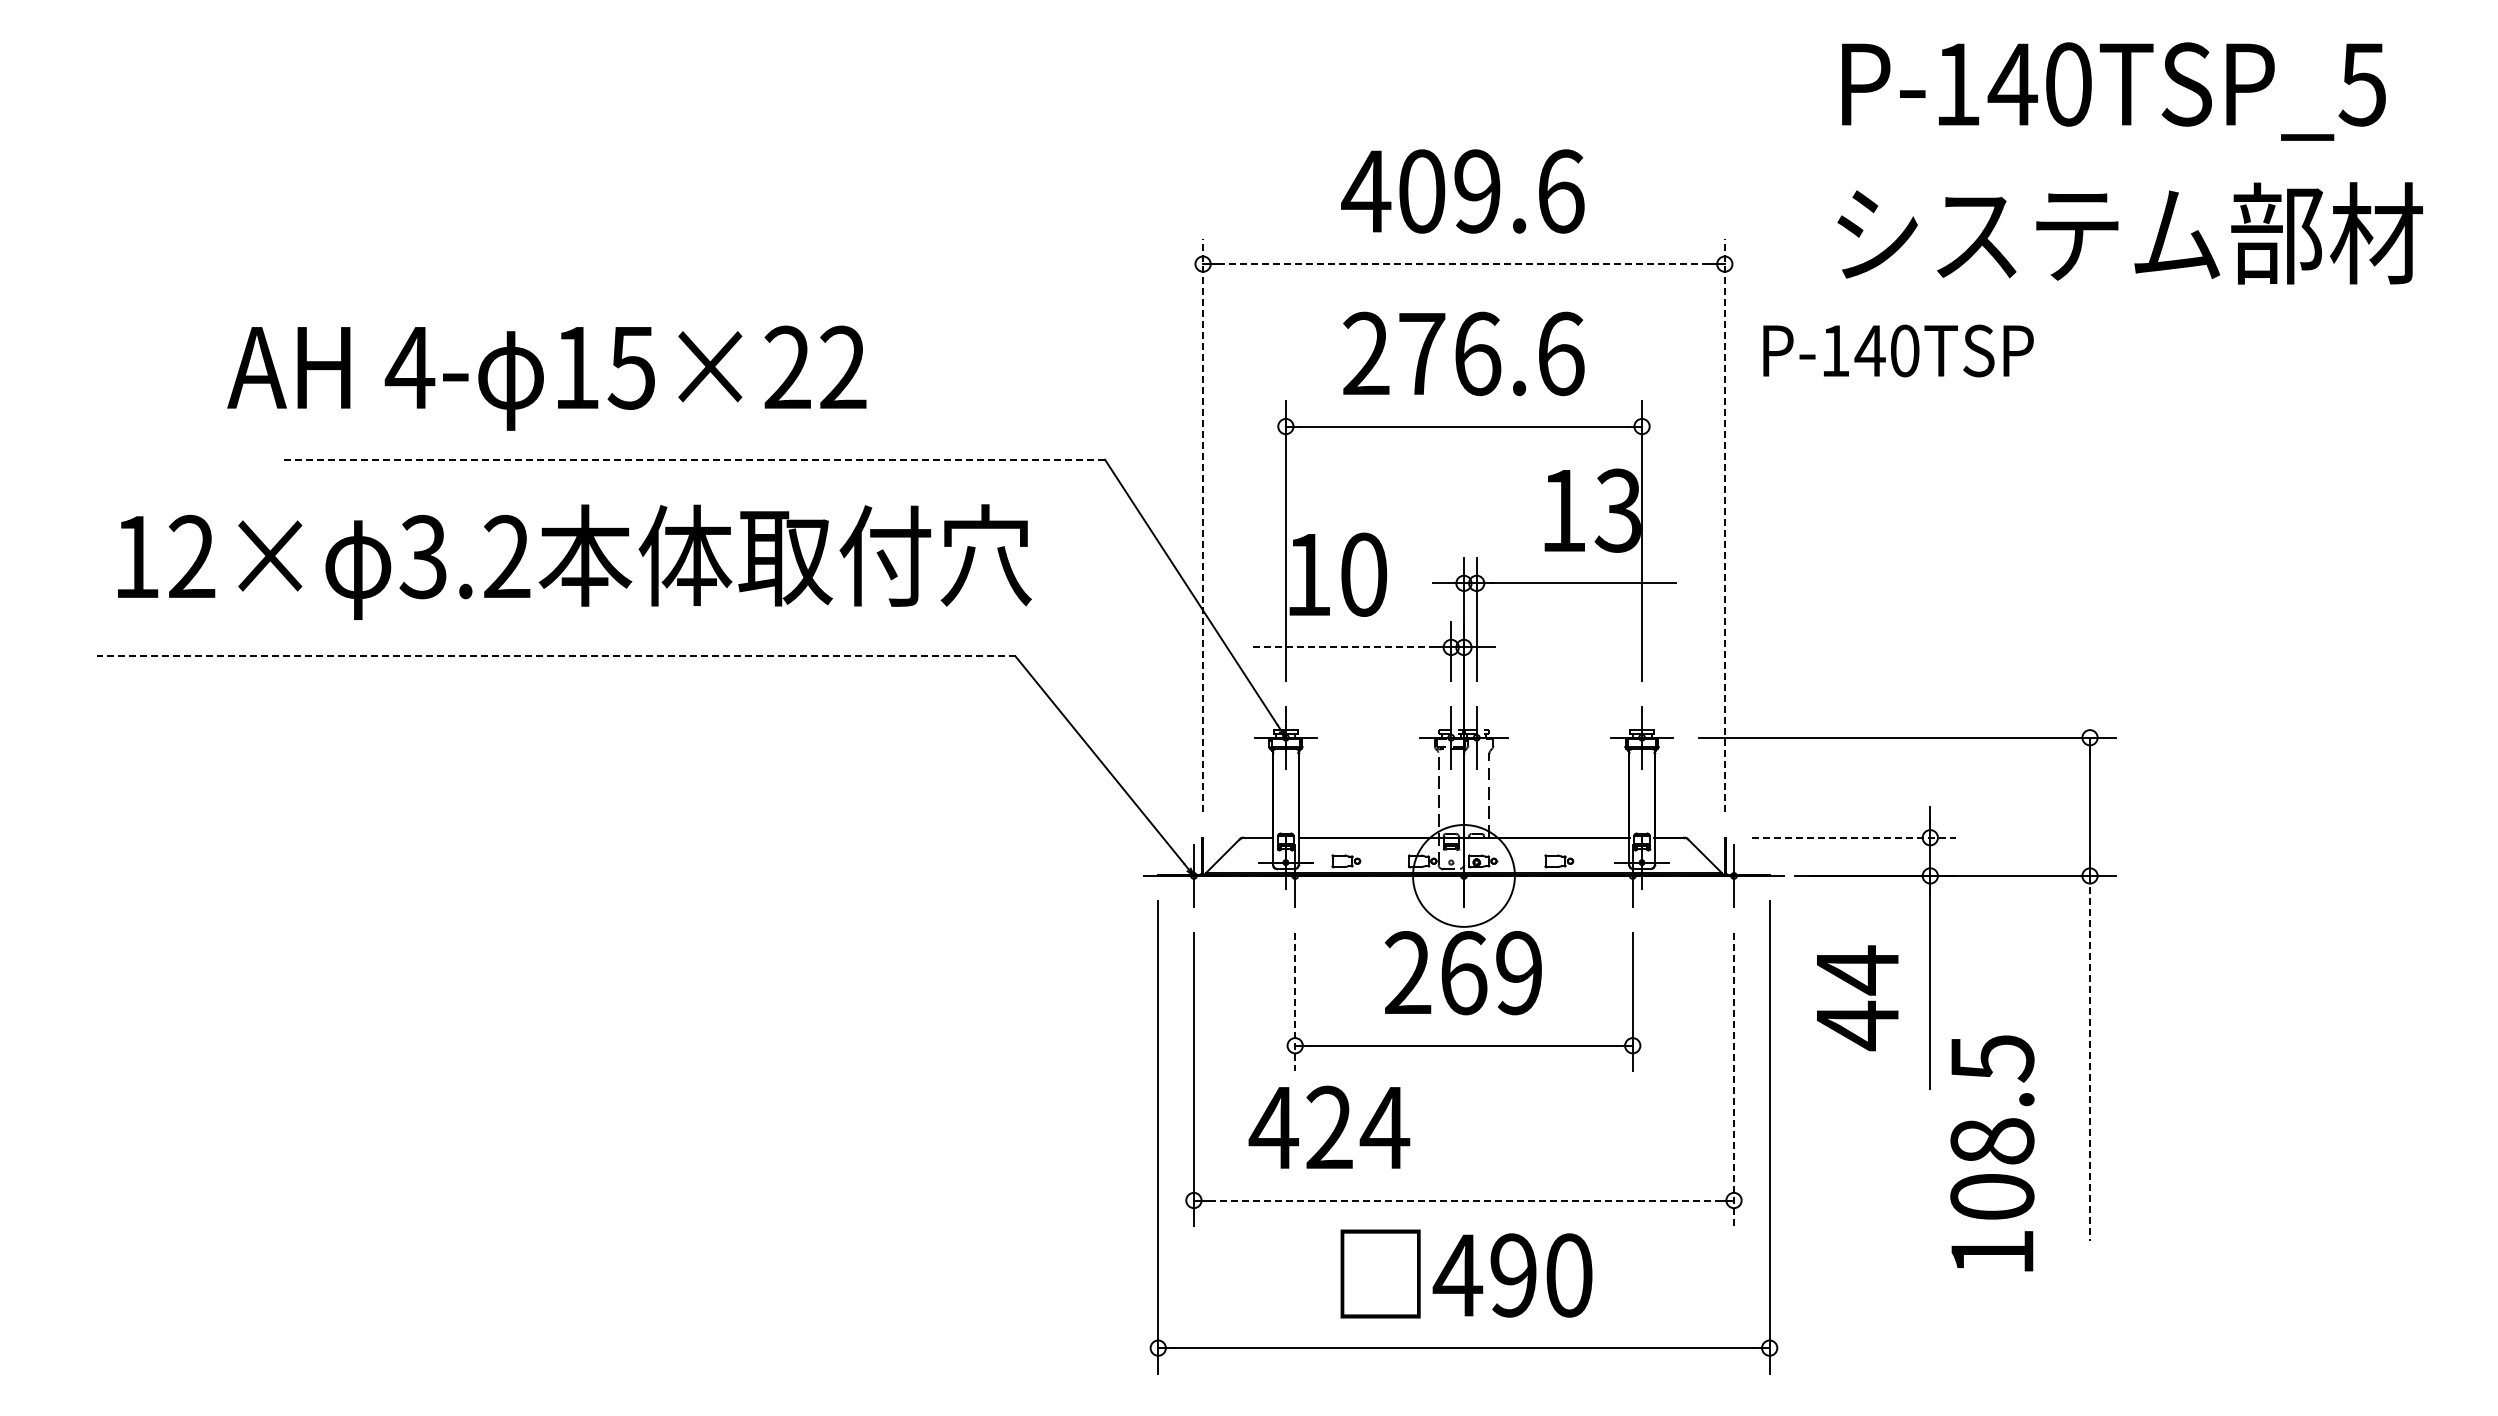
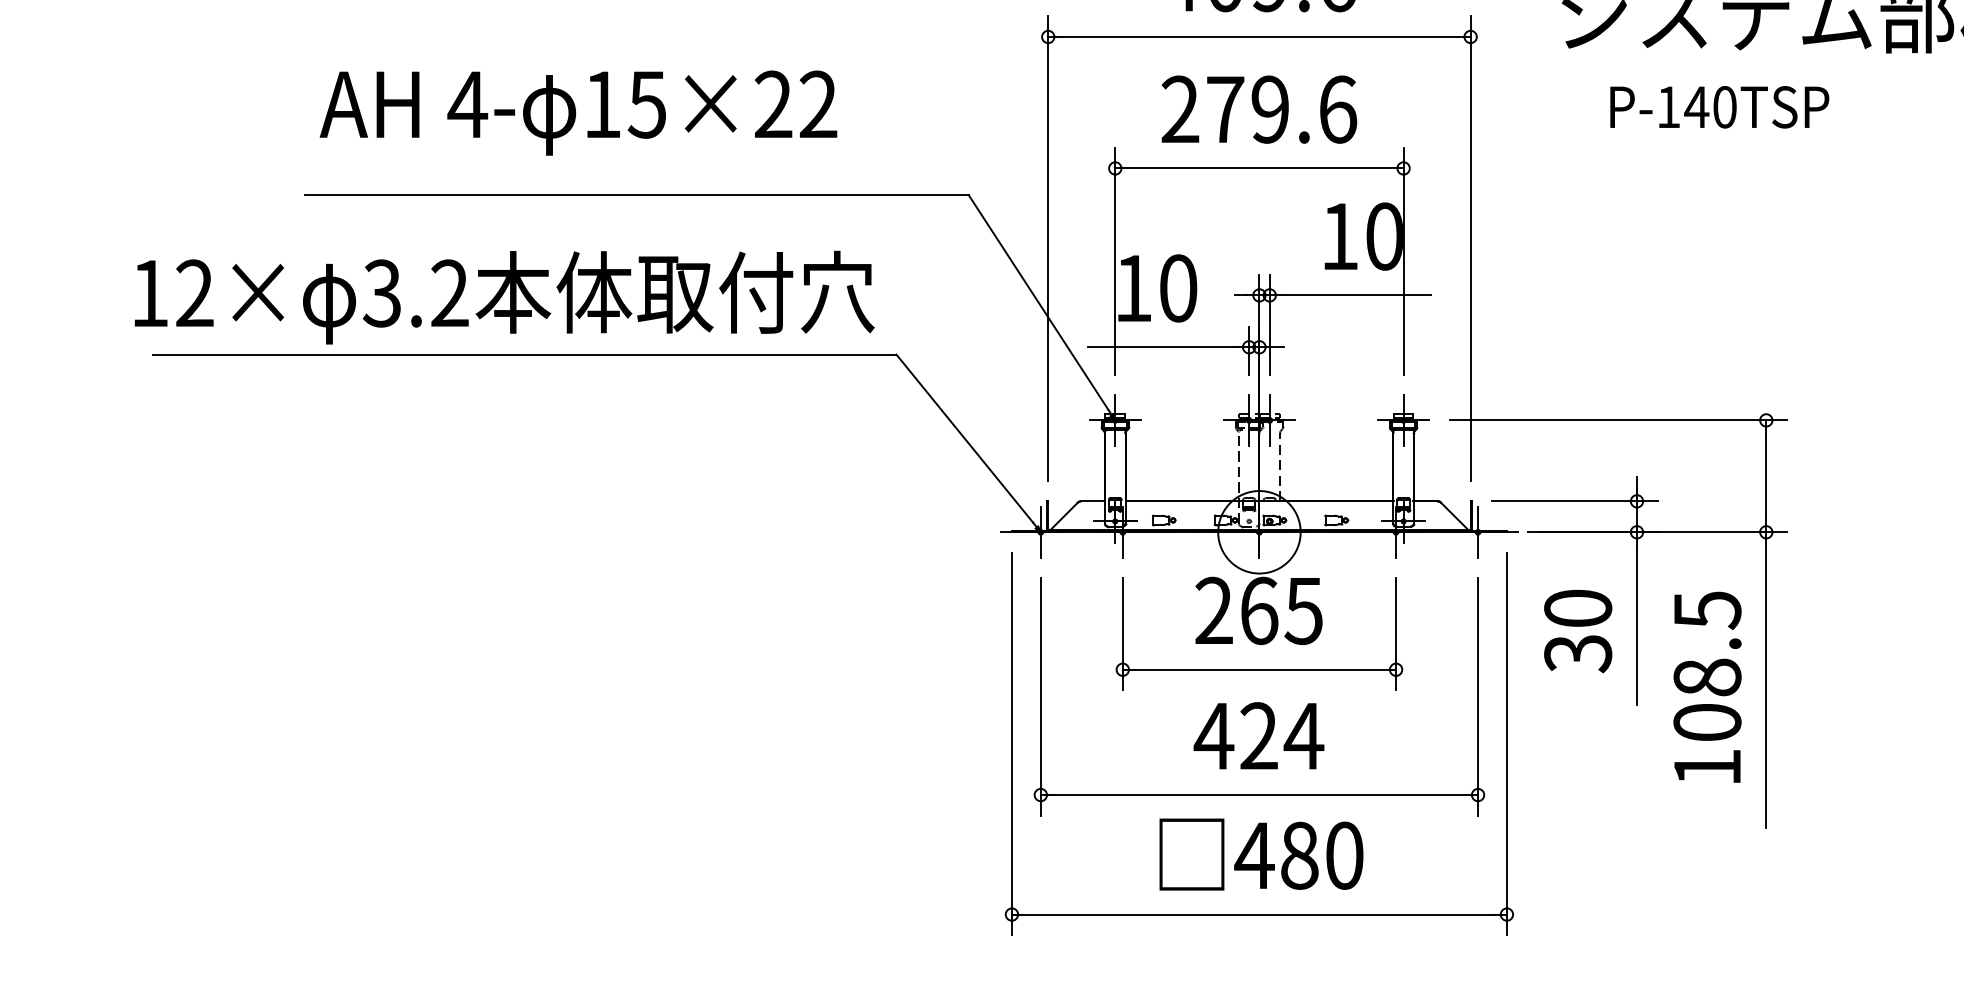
line: (1463, 264) -> (1259, 37), dashed -> solid
text: (1898, 350) -> (1719, 106), moved
text: (1477, 353) -> (1270, 109), 276.6 -> 279.6
text: (546, 377) -> (578, 112), moved
line: (694, 459) -> (636, 195), dashed -> solid
text: (1617, 510) -> (1383, 236), 13 -> 10
line: (1203, 525) -> (1048, 248), dashed -> solid
line: (1724, 525) -> (1470, 248), dashed -> solid
text: (574, 561) -> (504, 297), moved
line: (1344, 647) -> (1162, 347), dashed -> solid
line: (555, 656) -> (523, 354), dashed -> solid
line: (1854, 837) -> (1575, 501), dashed -> solid
text: (1517, 973) -> (1302, 611), 269 -> 265
text: (1857, 998) -> (1578, 631), 44 -> 30
line: (1295, 1002) -> (1123, 634), dashed -> solid
line: (2090, 1058) -> (1766, 680), dashed -> solid
line: (1734, 1079) -> (1478, 697), dashed -> solid
text: (1329, 1126) -> (1259, 735), moved
text: (1992, 1153) -> (1707, 687), moved
line: (1463, 1200) -> (1259, 795), dashed -> solid
text: (1513, 1275) -> (1299, 855), 490 -> 480

